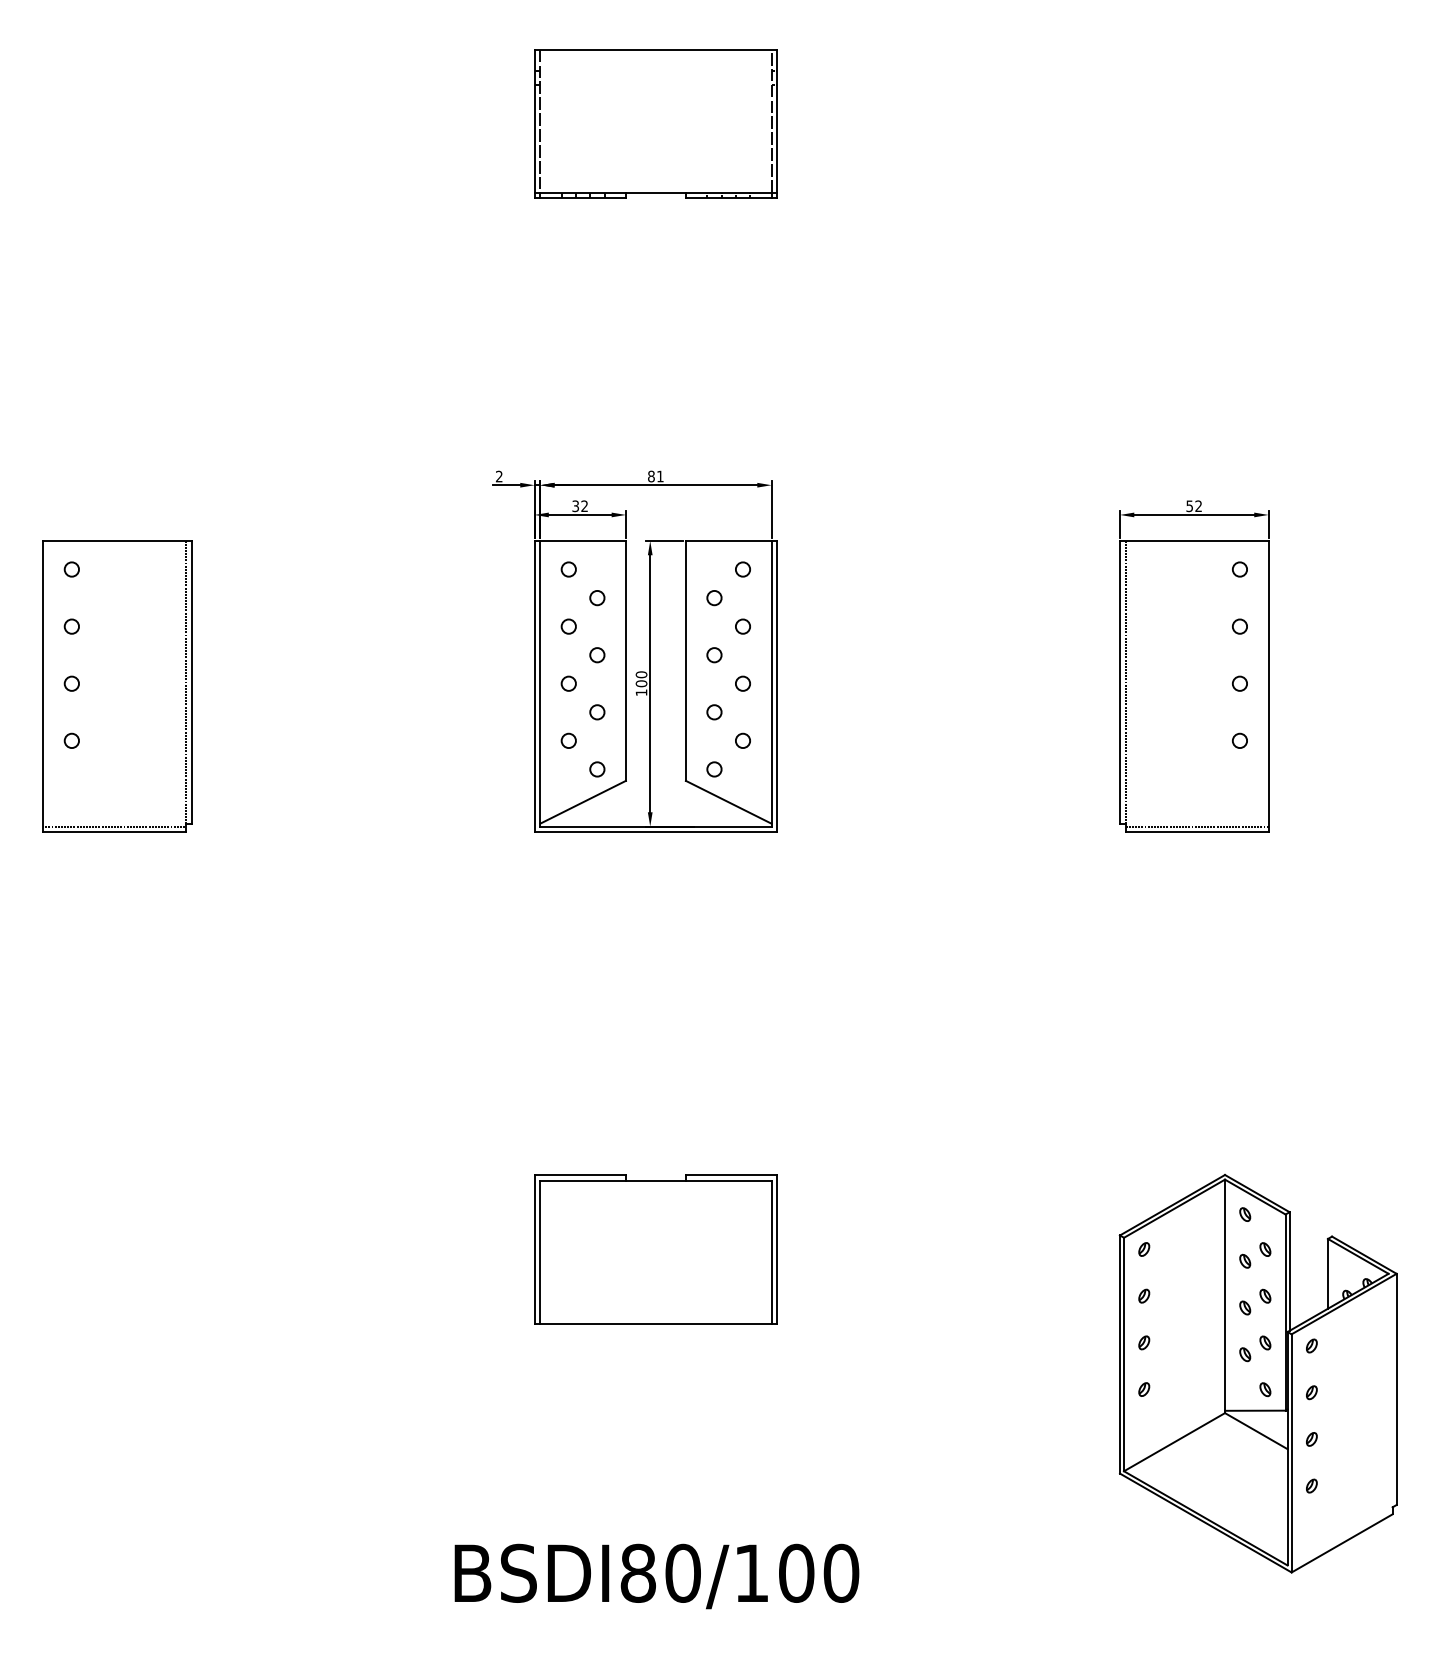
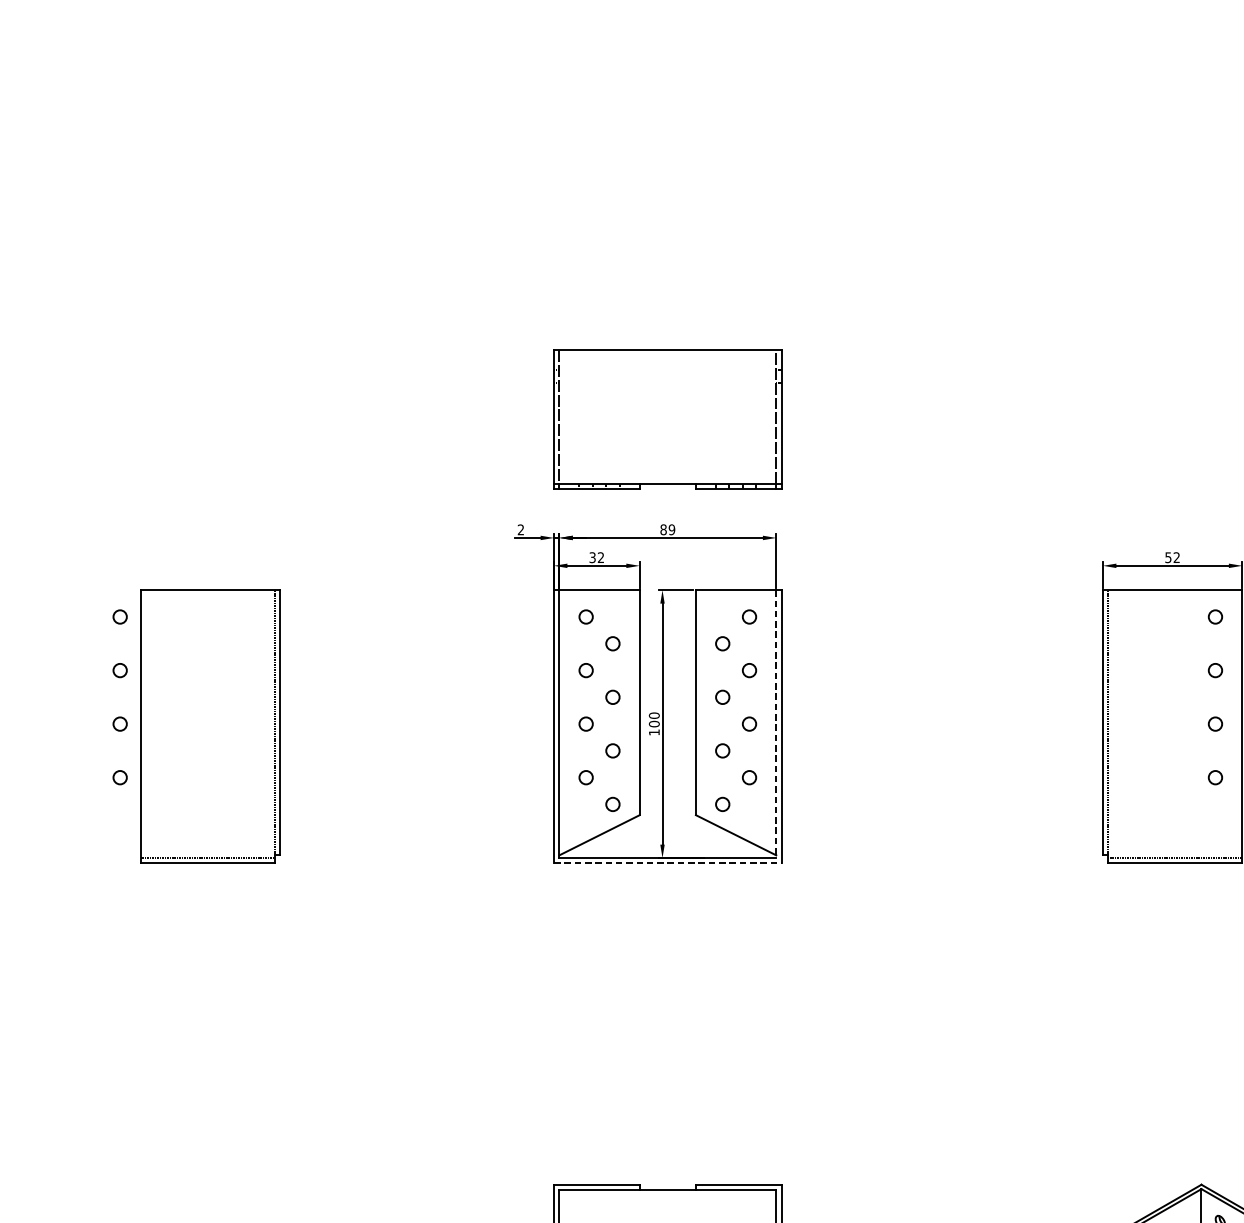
part: (655, 123) -> (667, 419), moved
text: (659, 476) -> (671, 529), 81 -> 89
line: (771, 683) -> (776, 723), solid -> dashed
part: (117, 686) -> (210, 726), moved
line: (656, 832) -> (668, 863), solid -> dashed

